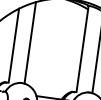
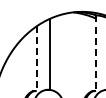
line: (13, 46) -> (36, 59), solid -> dashed
line: (83, 49) -> (96, 53), solid -> dashed

